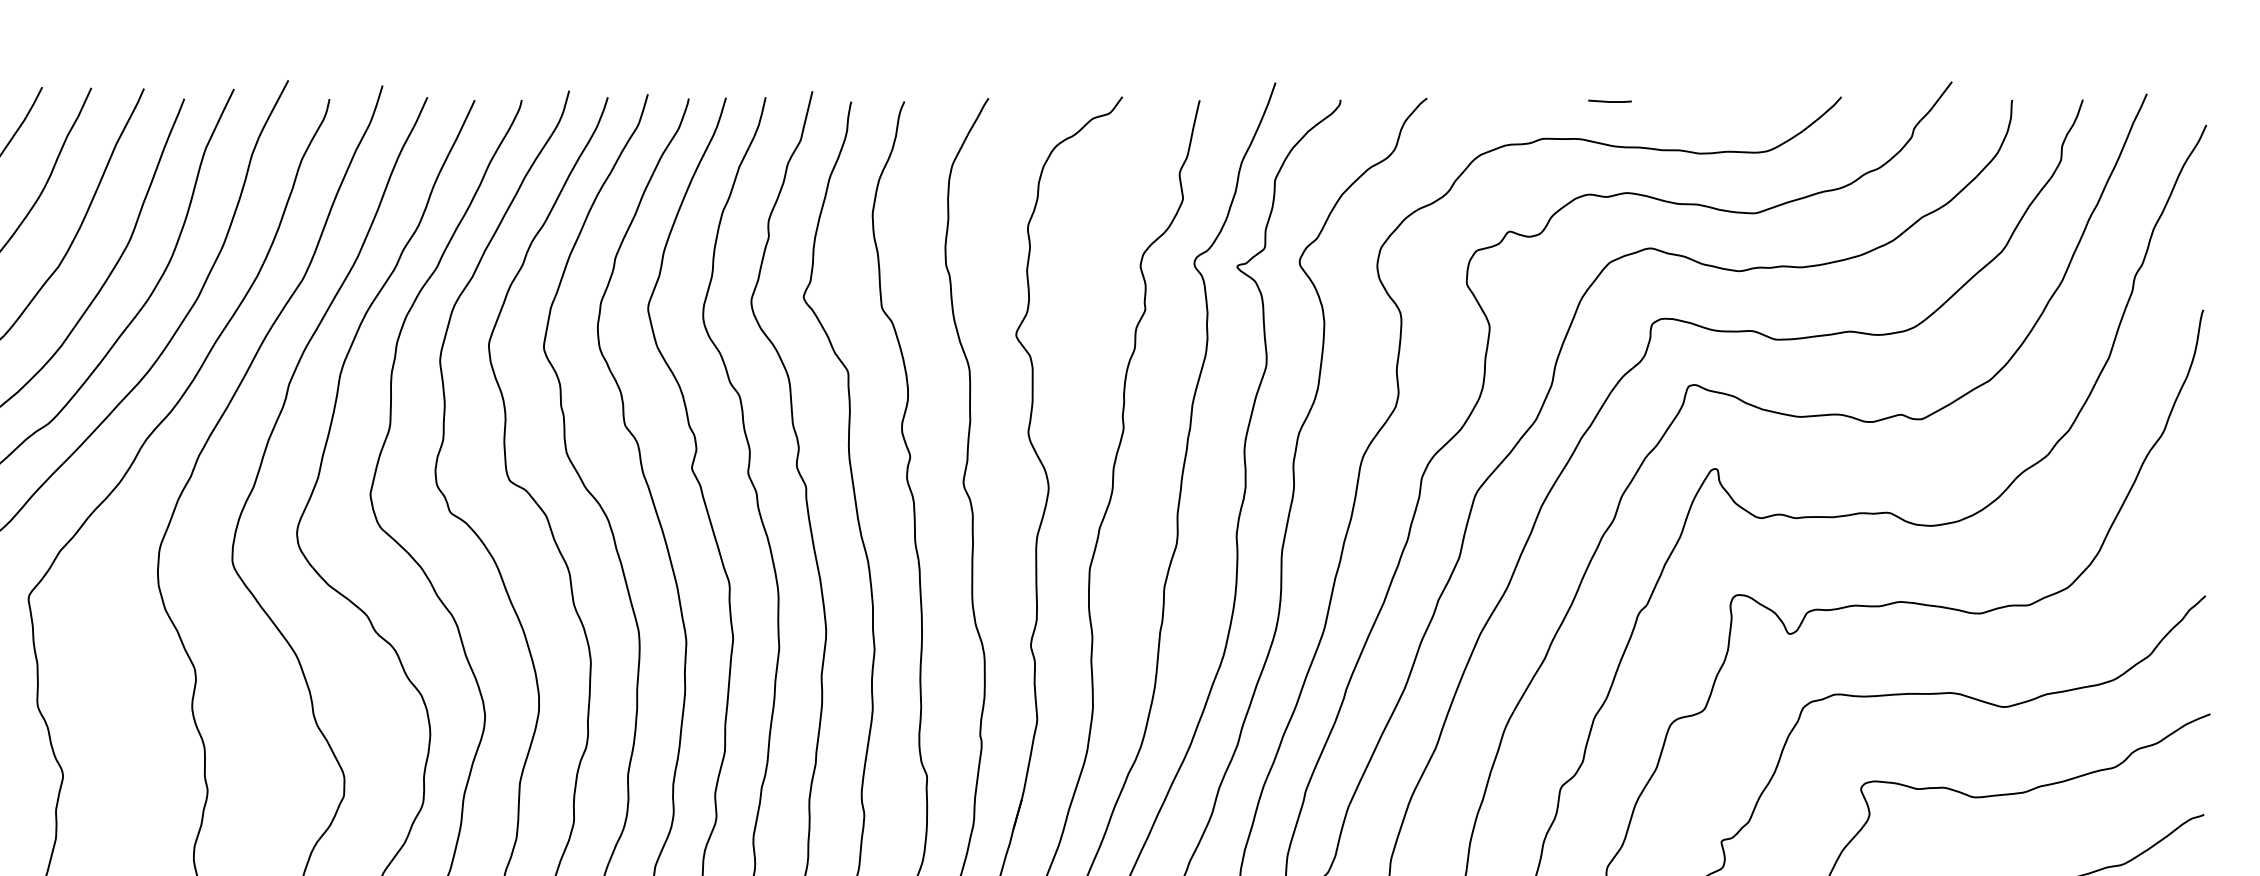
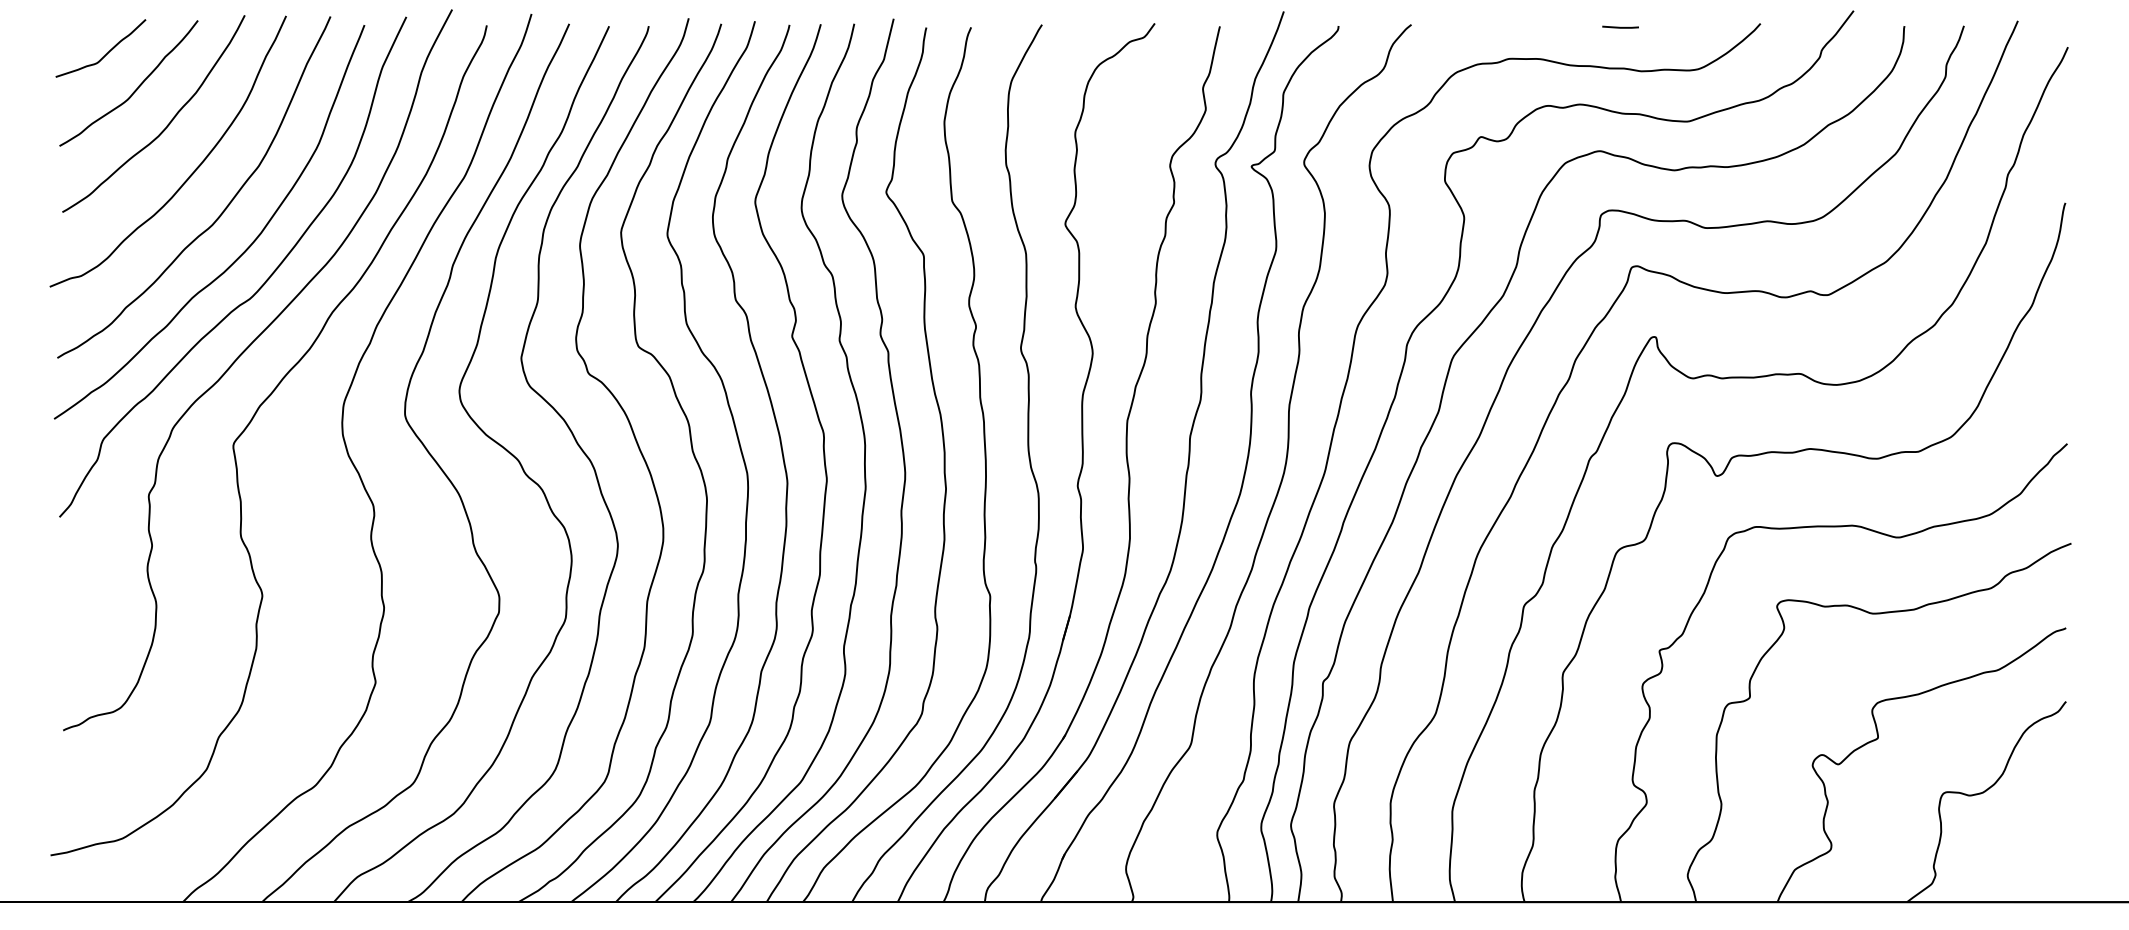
line: (1609, 100) -> (1620, 26), moved

